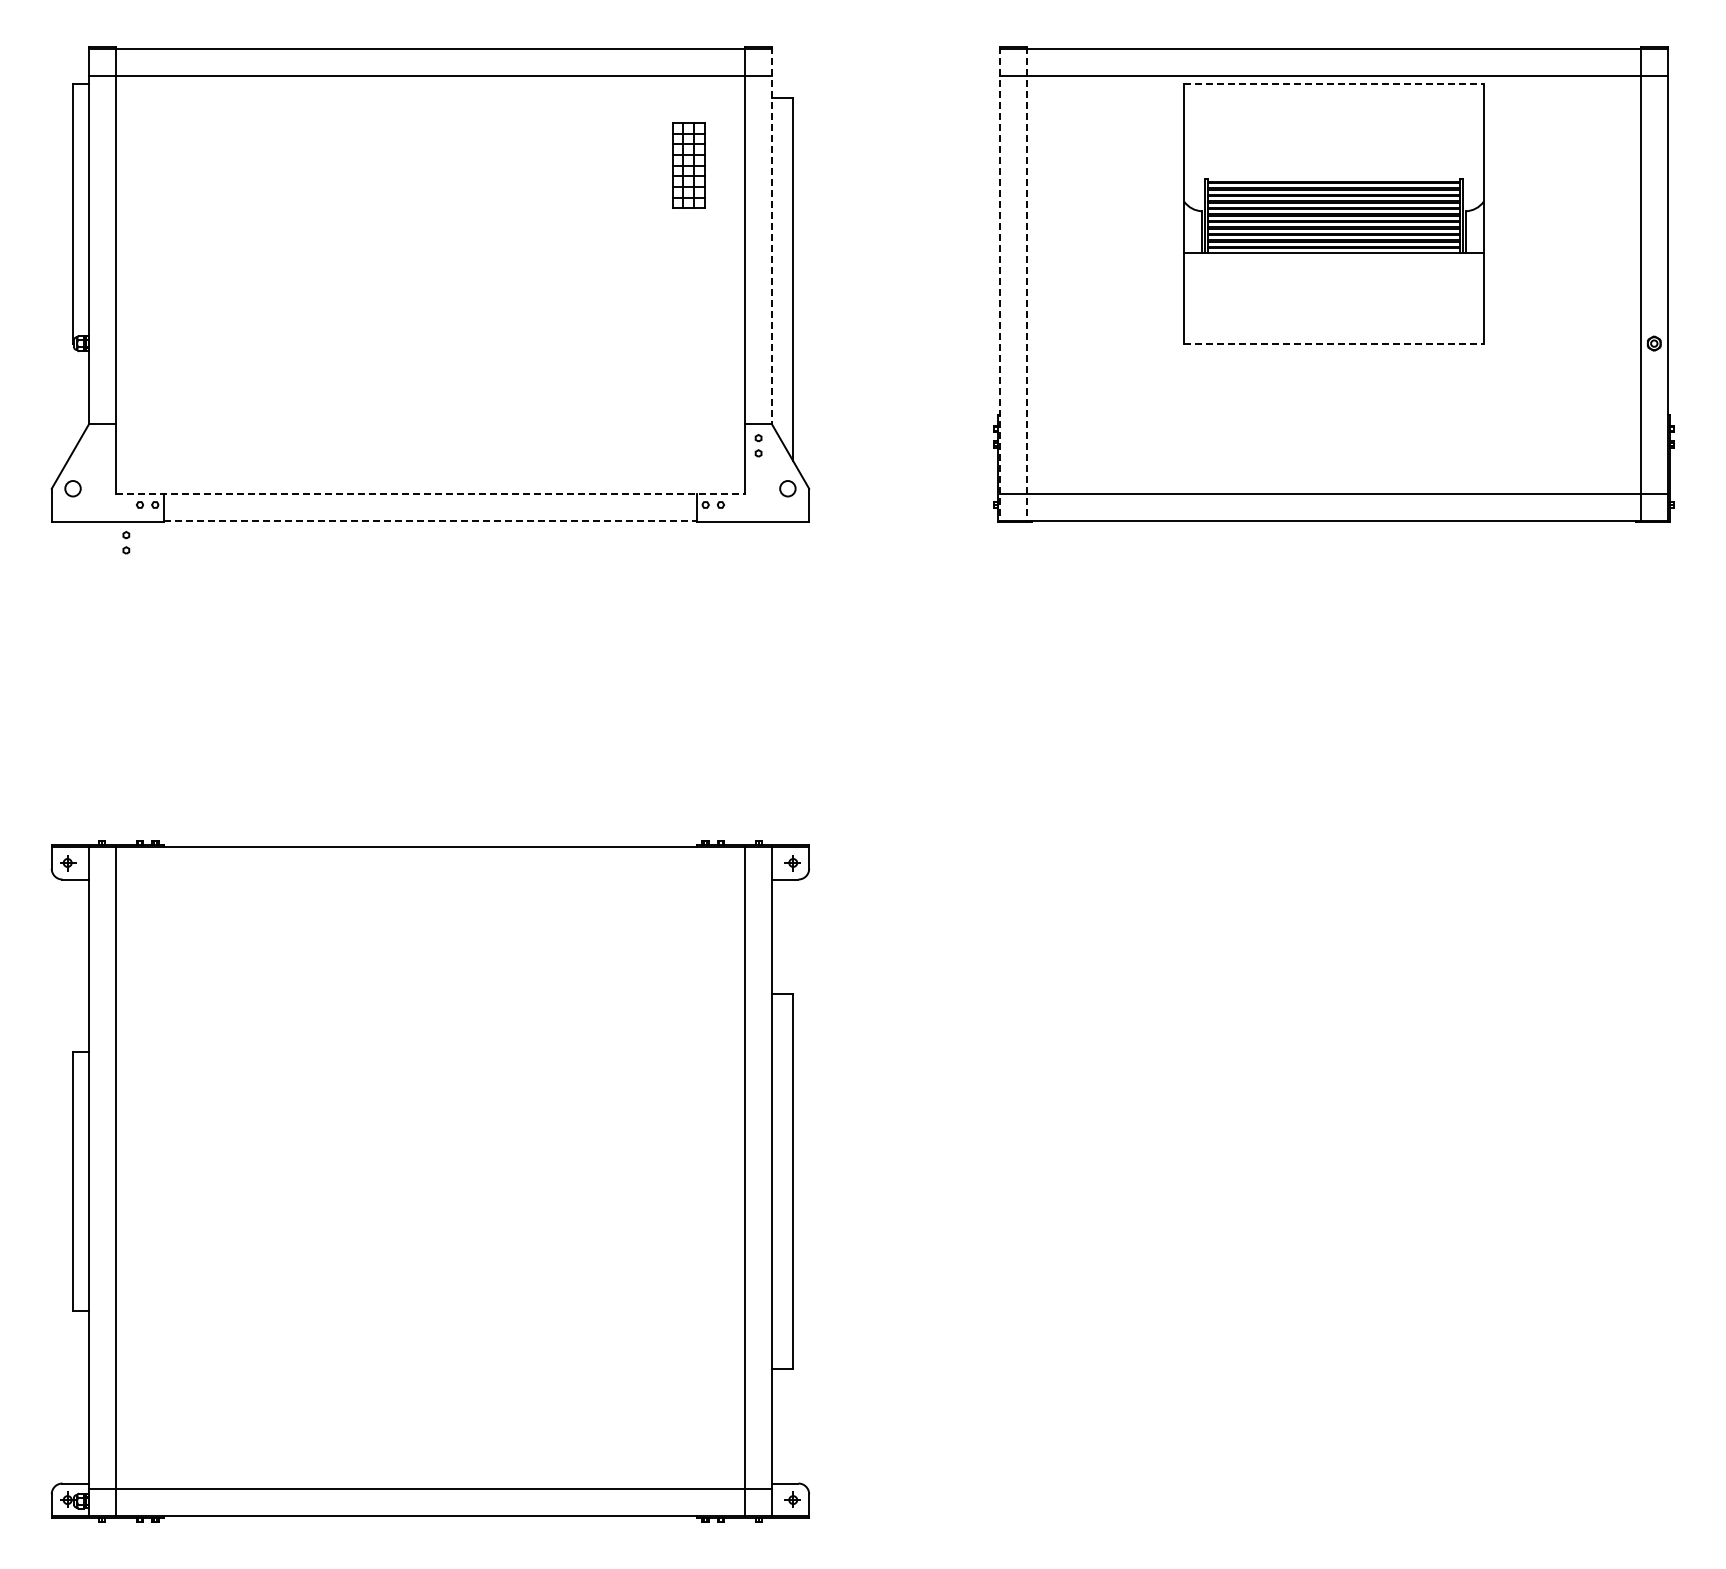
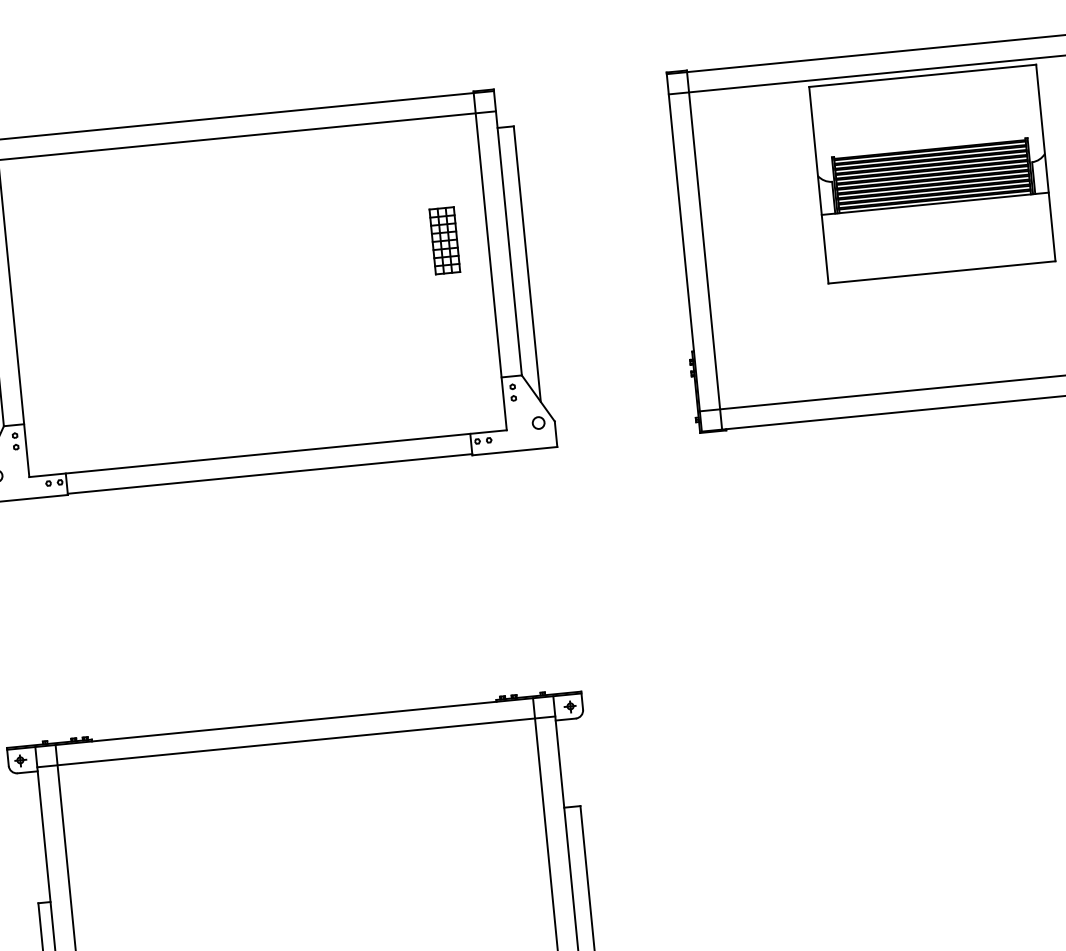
line: (1334, 84) -> (923, 75), dashed -> solid
part: (688, 165) -> (444, 240), moved
line: (772, 235) -> (508, 232), dashed -> solid
line: (999, 284) -> (683, 252), dashed -> solid
line: (1026, 284) -> (704, 250), dashed -> solid
line: (1334, 343) -> (942, 272), dashed -> solid
line: (430, 494) -> (268, 453), dashed -> solid
line: (430, 520) -> (270, 473), dashed -> solid
part: (126, 542) -> (15, 441), moved
line: (430, 874) -> (296, 742), added

